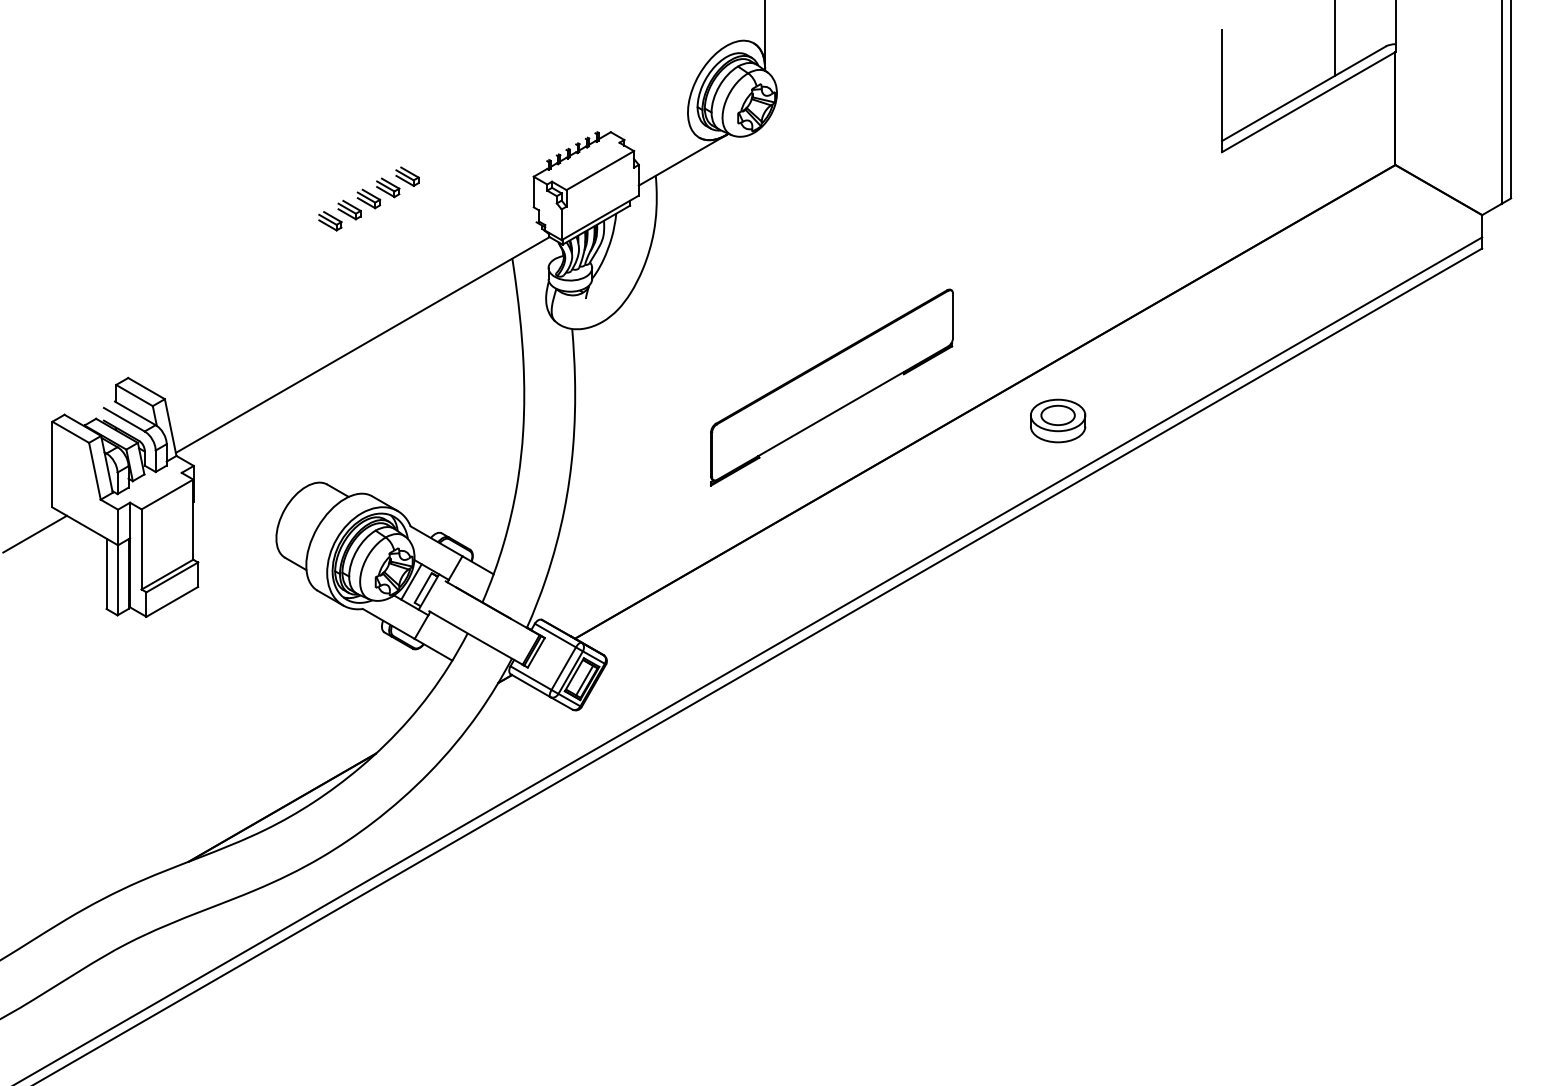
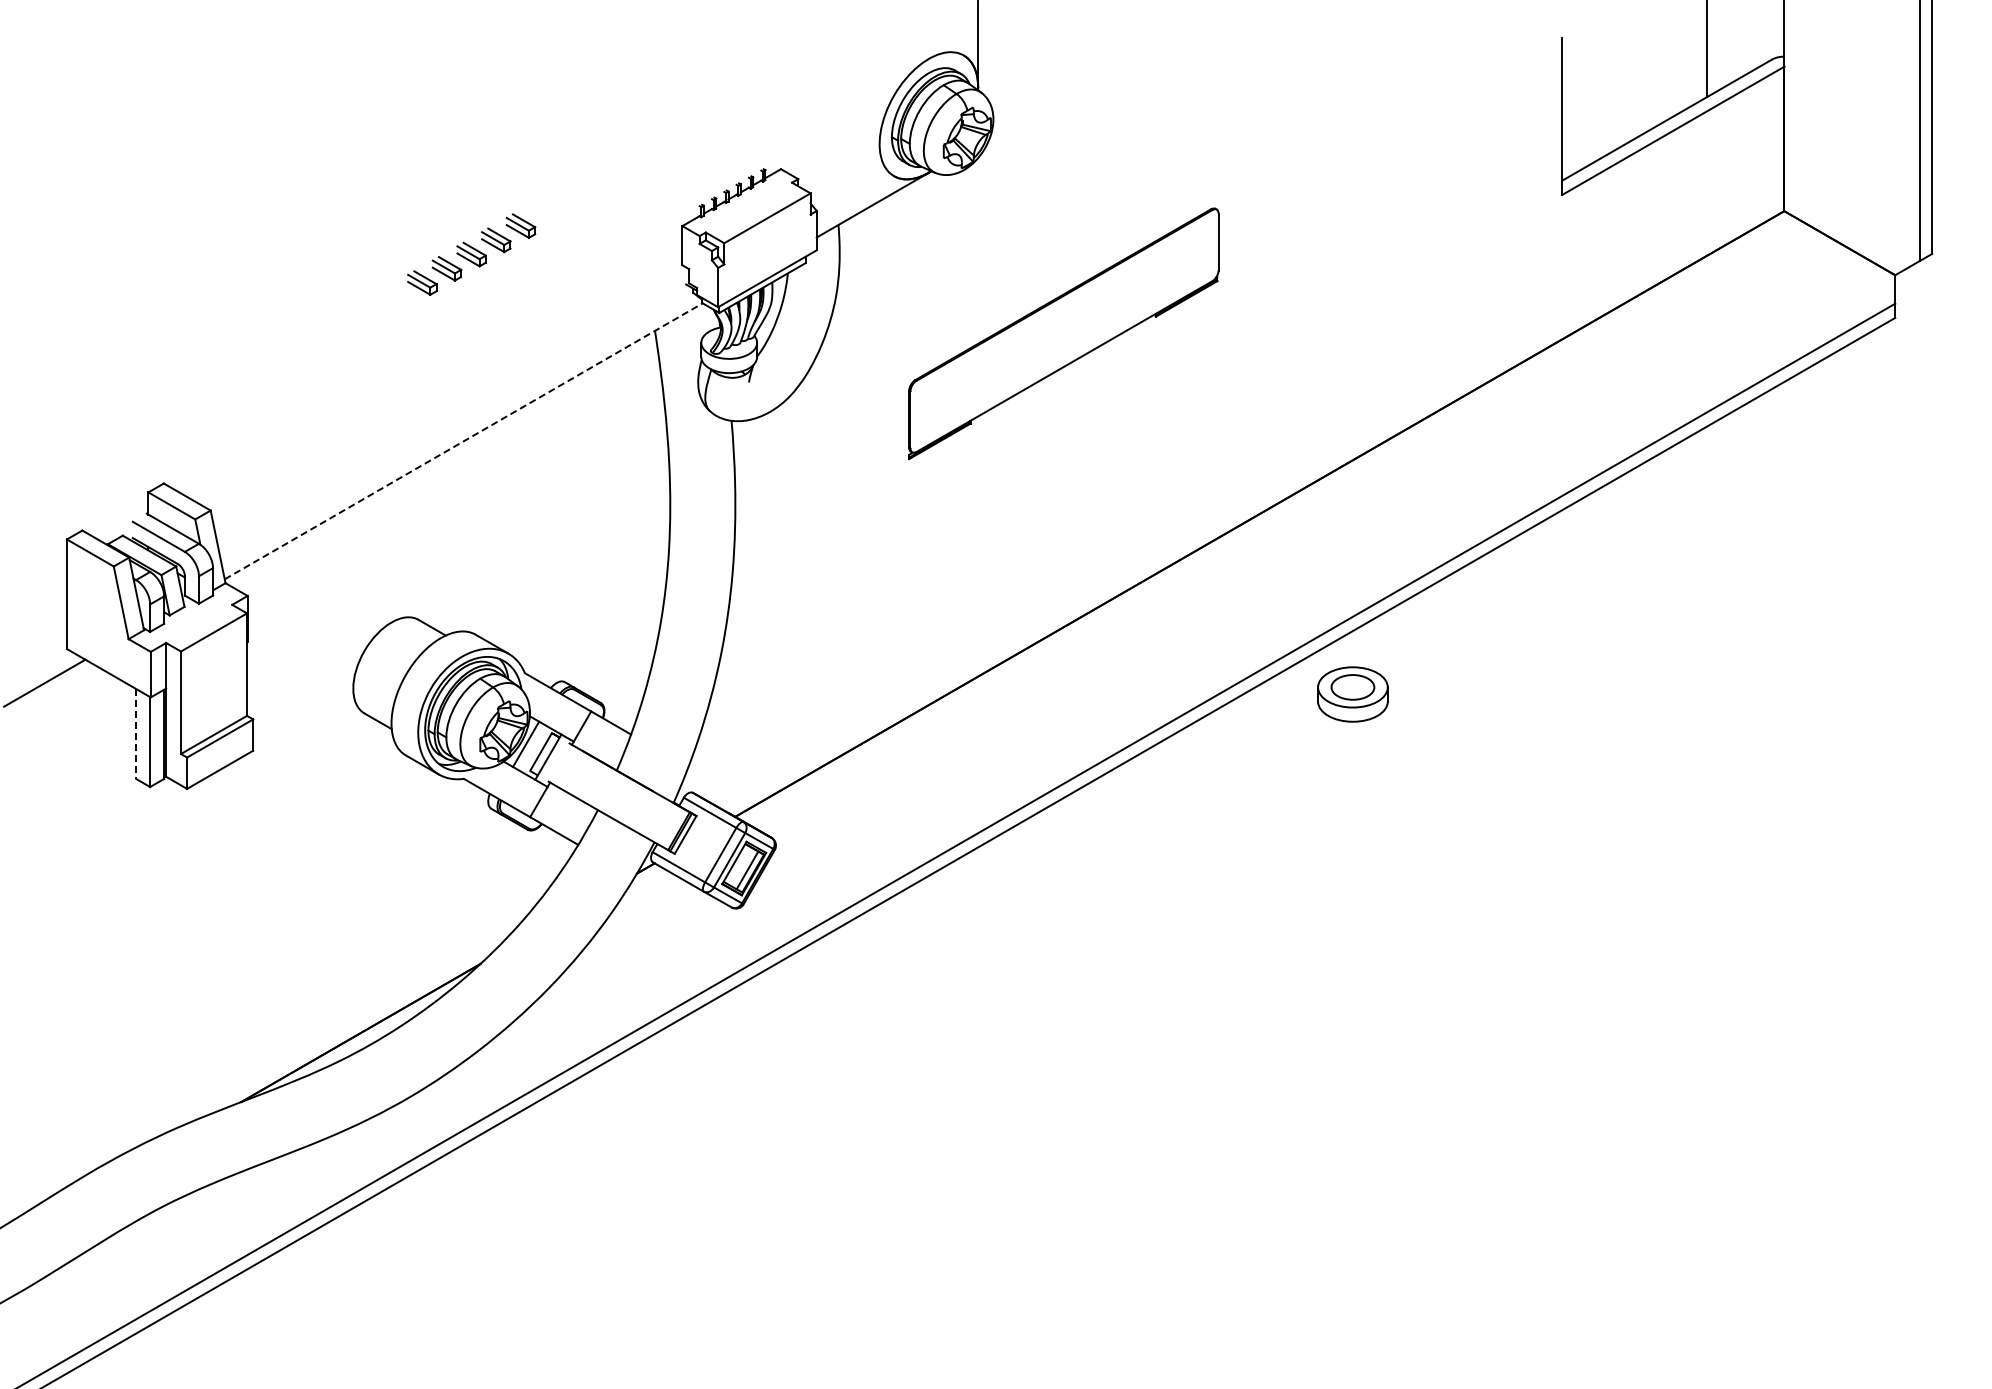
line: (362, 345) -> (463, 441), solid -> dashed
part: (831, 387) -> (1063, 333), moved
part: (1057, 421) -> (1352, 694), moved
line: (106, 573) -> (136, 733), solid -> dashed

